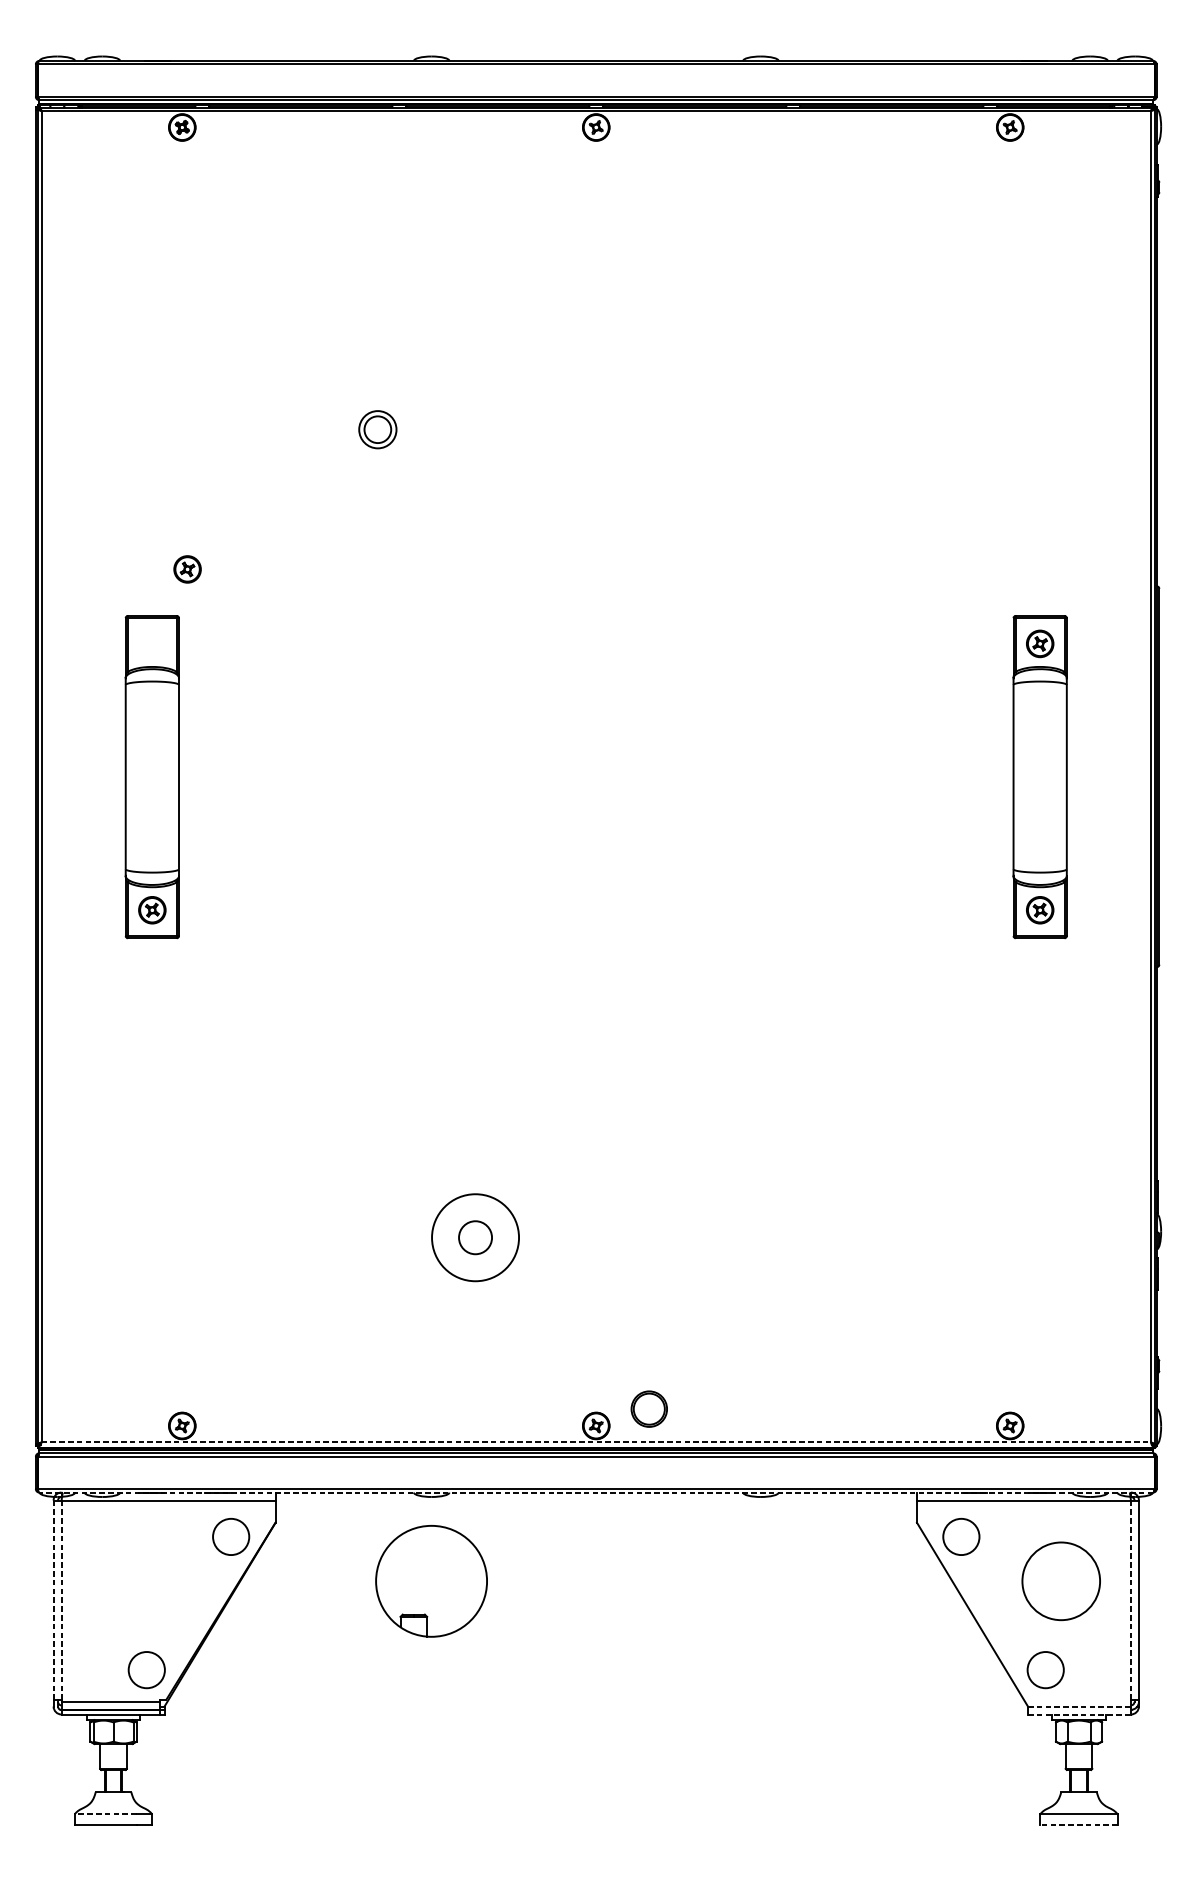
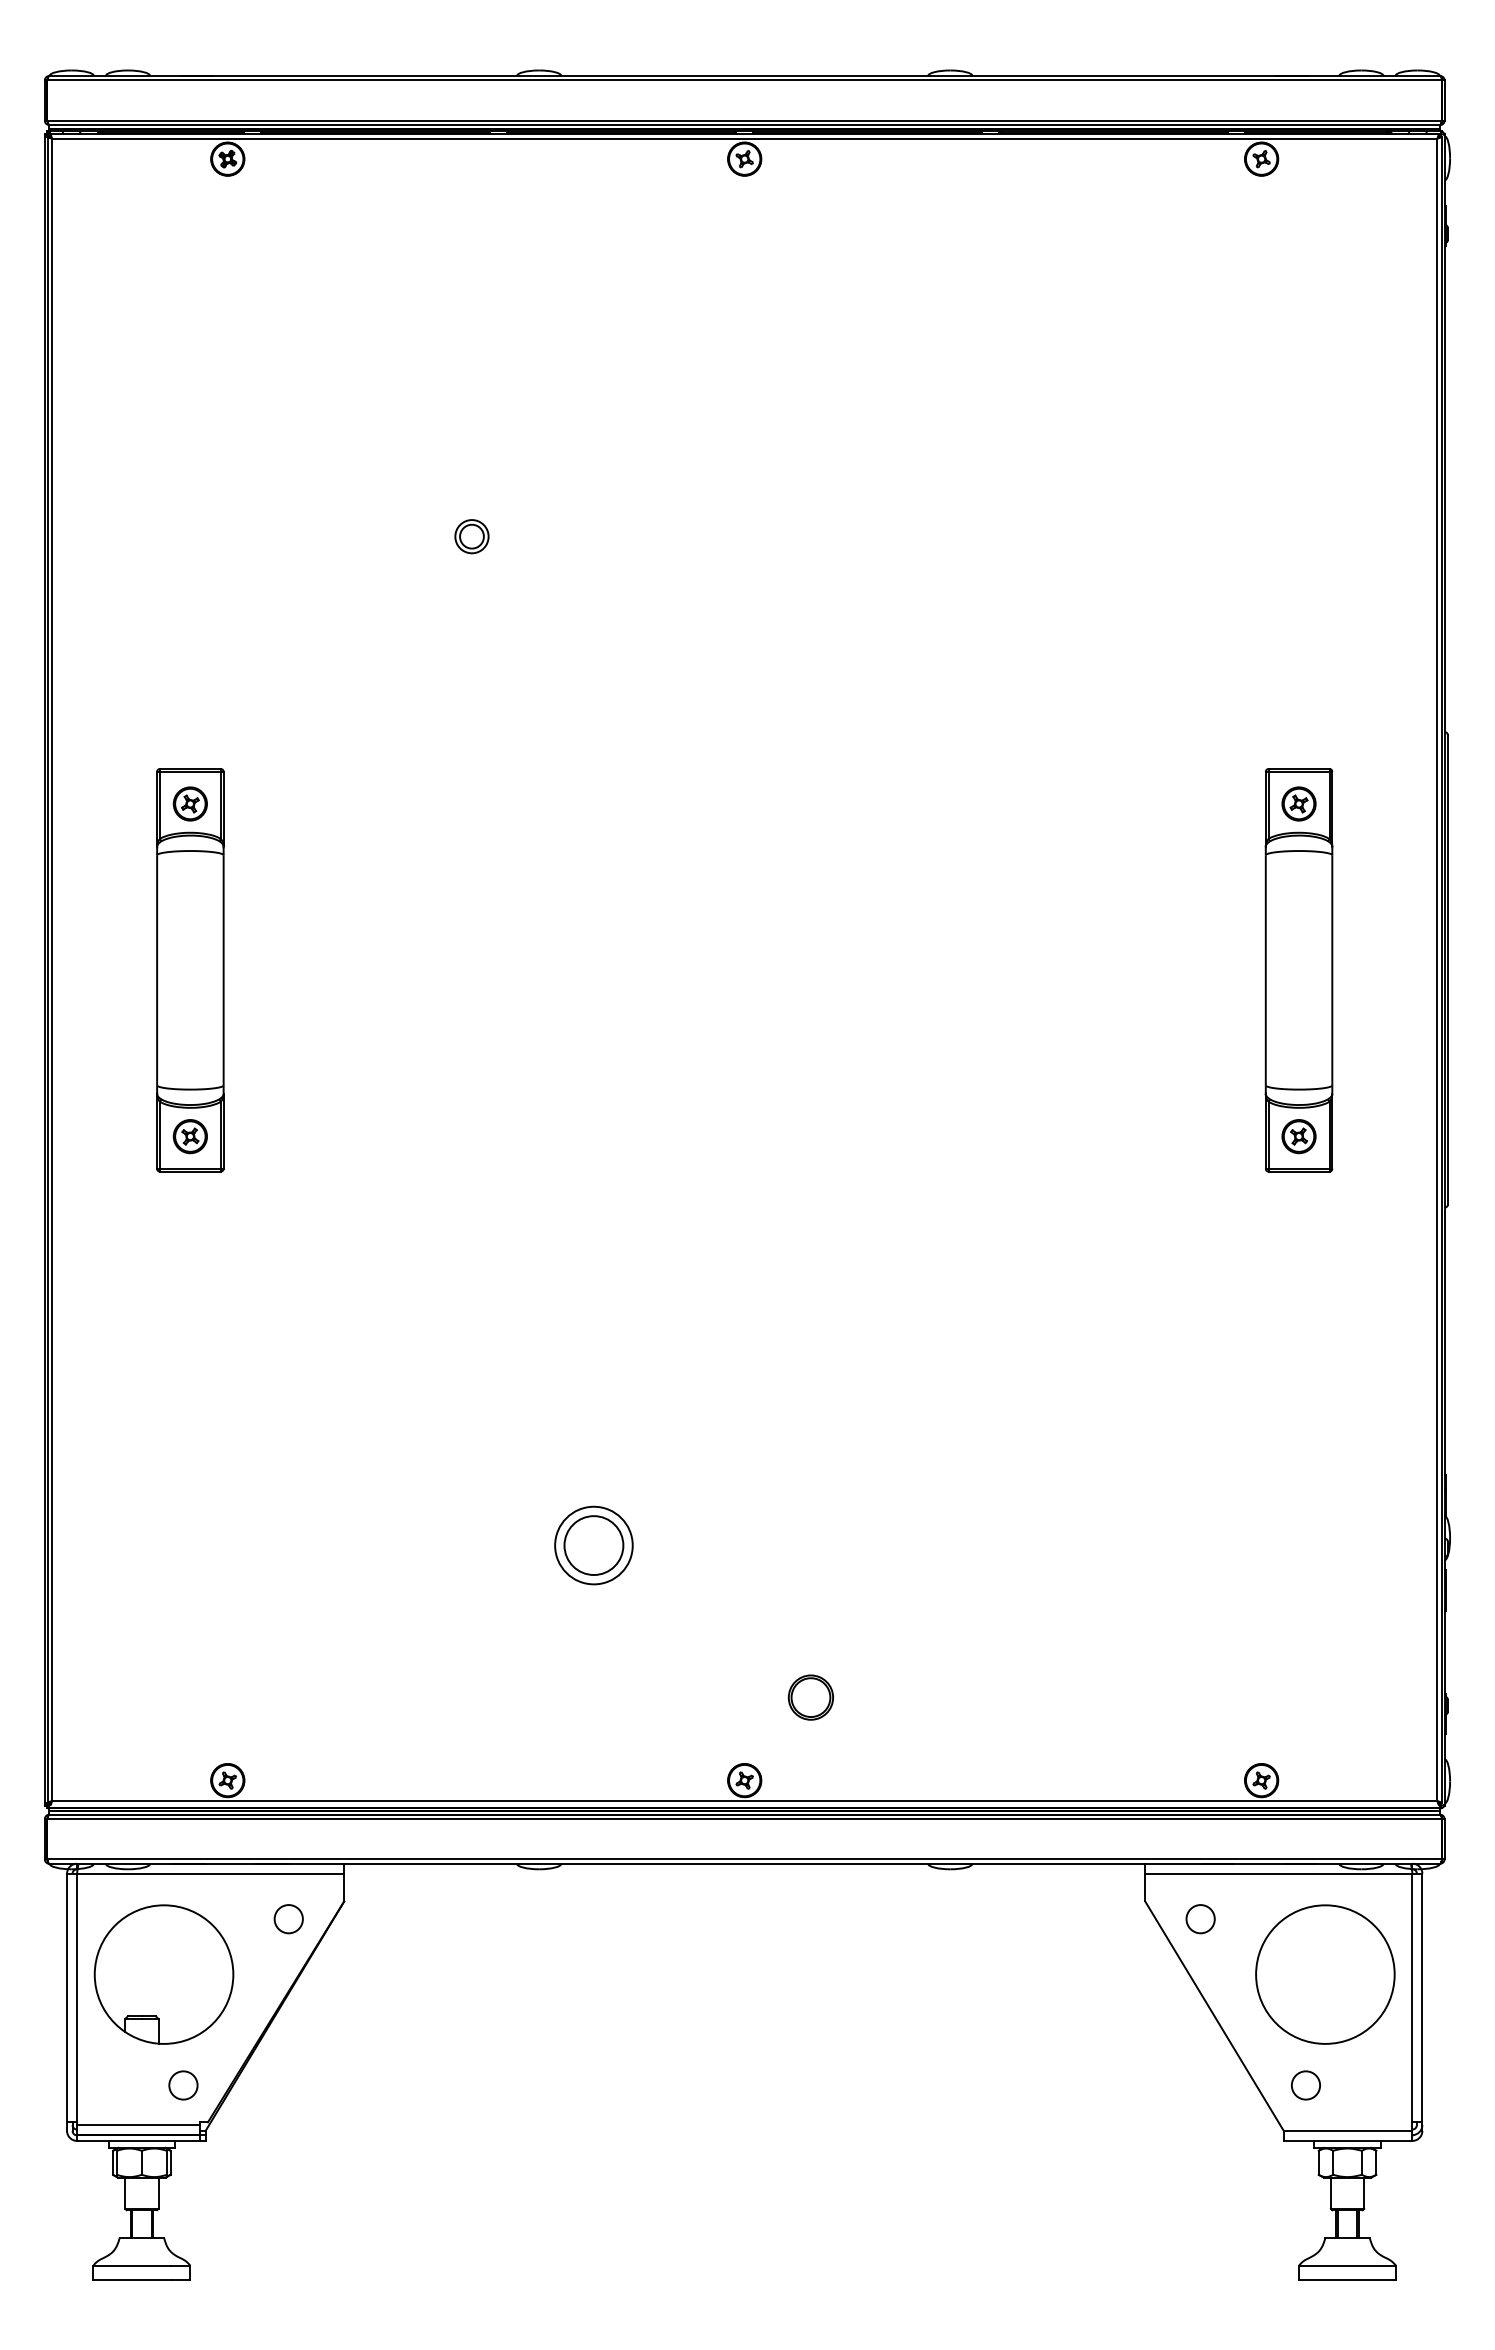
part: (377, 429) -> (471, 536), size x0.71
part: (186, 569) -> (189, 803), moved
circle: (475, 1237) -> (593, 1545), size x0.71
circle: (475, 1237) -> (593, 1545), size x1.43
part: (648, 1409) -> (810, 1697), moved
line: (596, 1442) -> (744, 1801), dashed -> solid
line: (596, 1492) -> (744, 1863), dashed -> solid
circle: (230, 1537) -> (288, 1919), size x0.62
circle: (961, 1537) -> (1200, 1919), size x0.62
part: (431, 1581) -> (163, 1974), moved
circle: (1061, 1581) -> (1325, 1974), size x1.43
line: (53, 1600) -> (67, 1998), dashed -> solid
line: (61, 1600) -> (77, 1998), dashed -> solid
line: (1131, 1600) -> (1412, 1998), dashed -> solid
circle: (146, 1670) -> (183, 2085), size x0.62
circle: (1045, 1670) -> (1305, 2085), size x0.62
line: (1079, 1706) -> (1348, 2130), dashed -> solid
line: (1079, 1714) -> (1348, 2140), dashed -> solid
line: (106, 1814) -> (132, 2265), dashed -> solid
line: (1078, 1825) -> (1347, 2279), dashed -> solid

